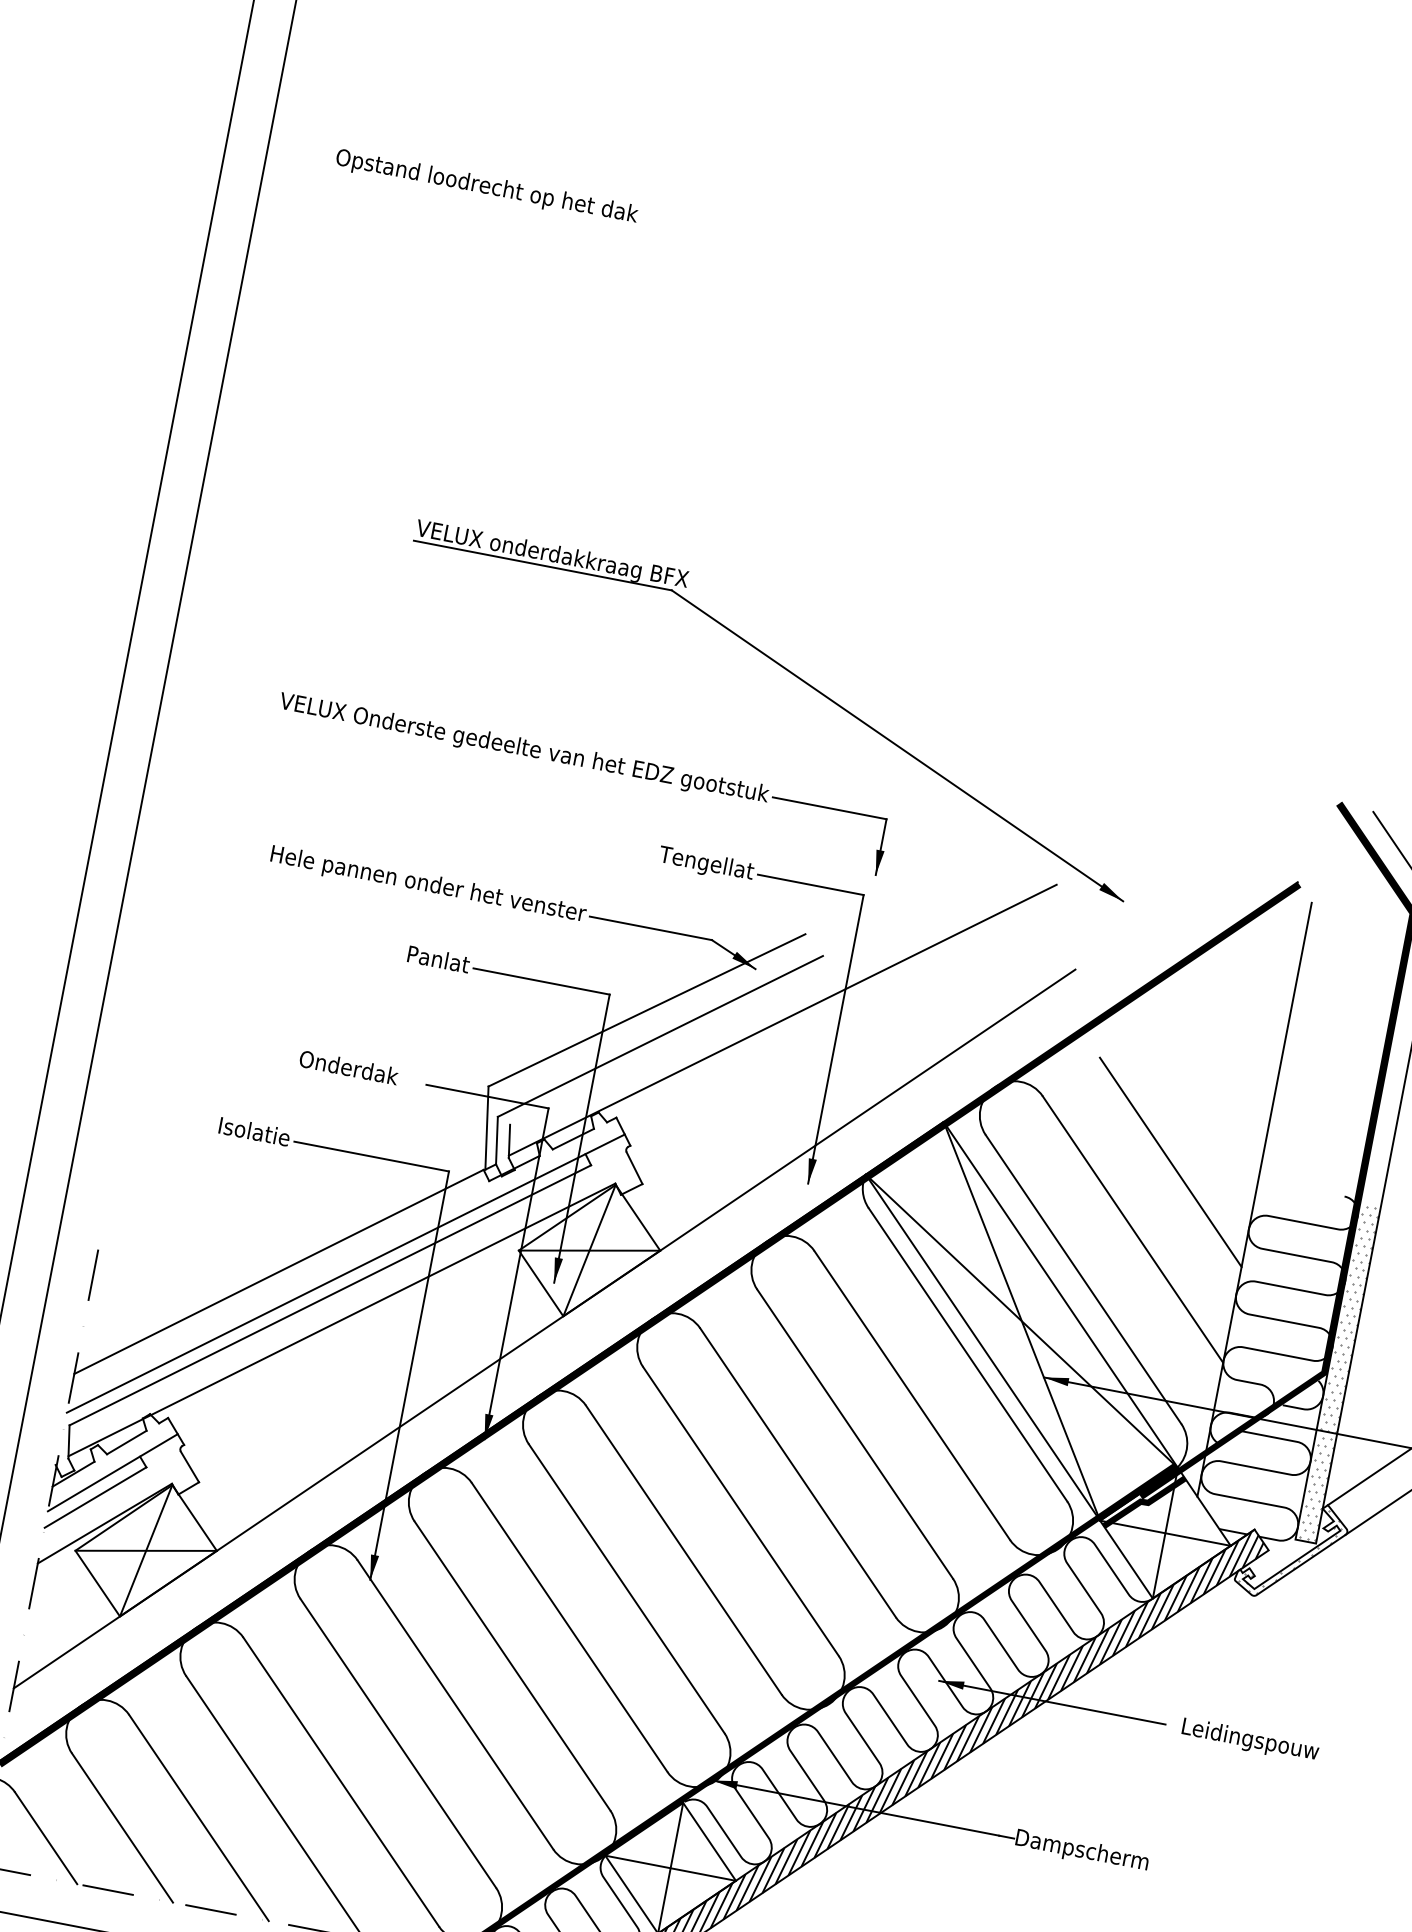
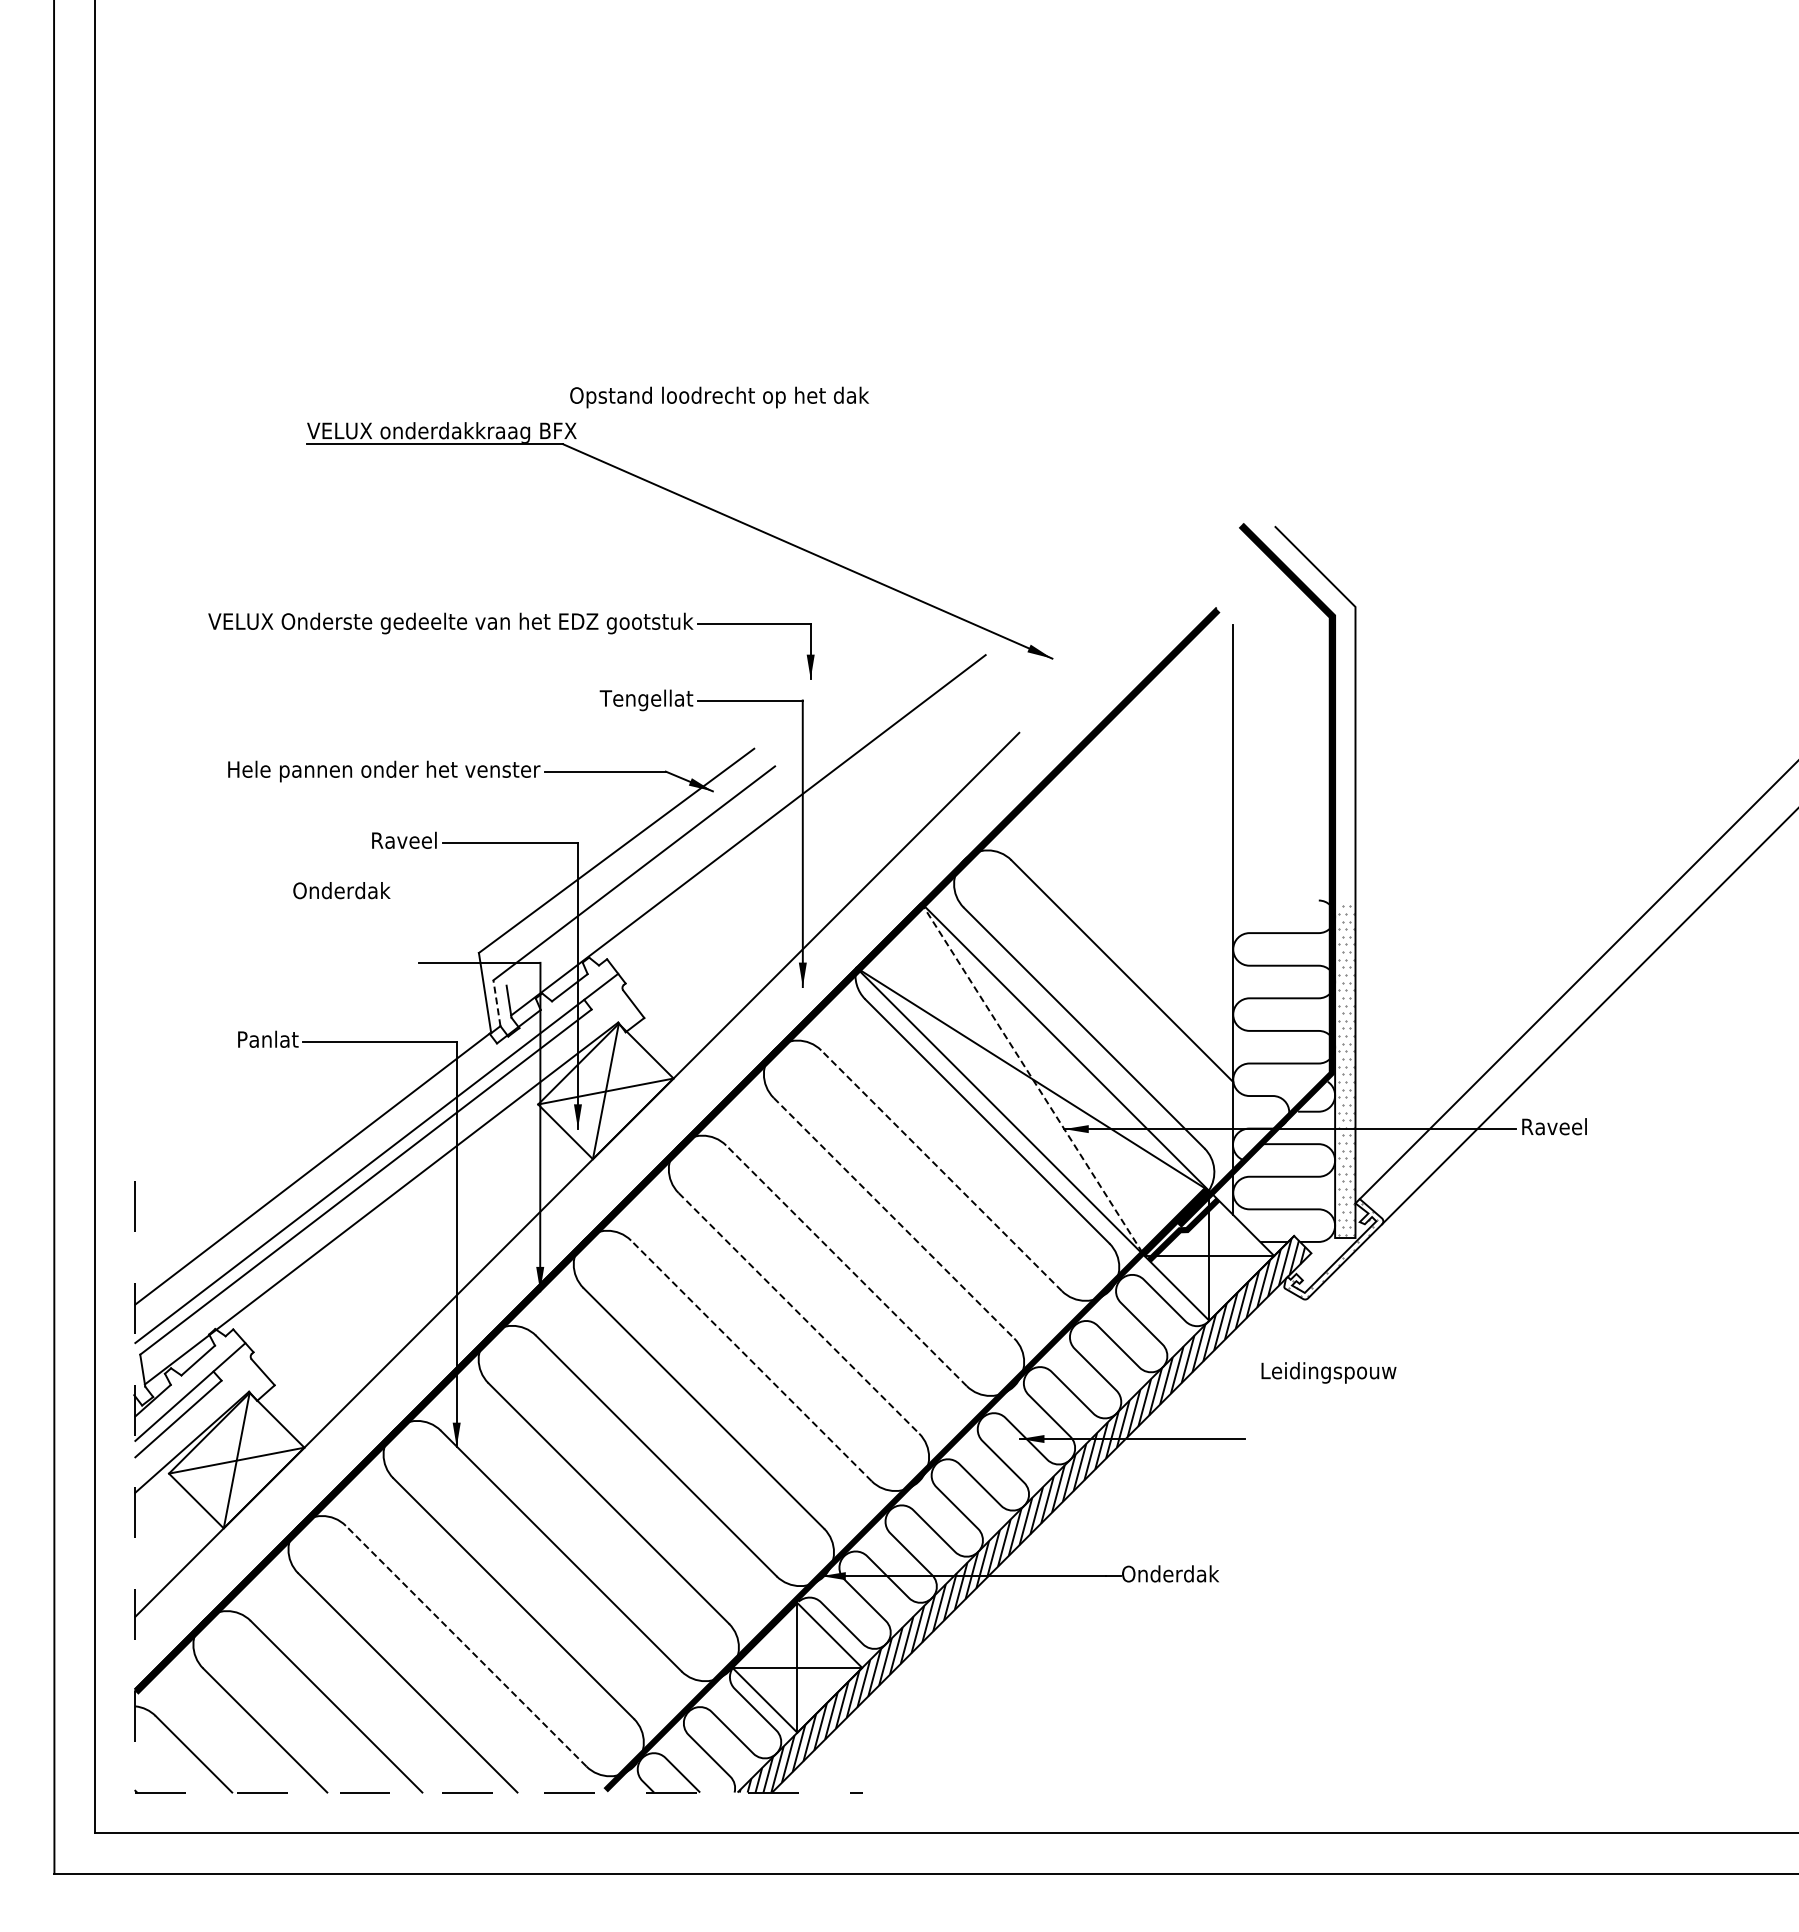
text: (486, 187) -> (719, 397), moved
text: (436, 957) -> (405, 839), Panlat -> Raveel
text: (348, 1067) -> (341, 890), moved
text: (255, 1130) -> (263, 1038), Isolatie -> Panlat
line: (496, 1139) -> (496, 1002), solid -> dashed
line: (1171, 1162) -> (1146, 899), removed
line: (1021, 1321) -> (1032, 1079), solid -> dashed
line: (912, 1395) -> (941, 1170), solid -> dashed
line: (855, 1434) -> (894, 1218), solid -> dashed
line: (798, 1472) -> (846, 1265), solid -> dashed
line: (741, 1511) -> (799, 1313), solid -> dashed
line: (684, 1549) -> (751, 1360), solid -> dashed
text: (1249, 1740) -> (1328, 1372), moved
line: (340, 1781) -> (465, 1645), solid -> dashed
text: (1081, 1850) -> (1187, 1575), Dampscherm -> Onderdak

